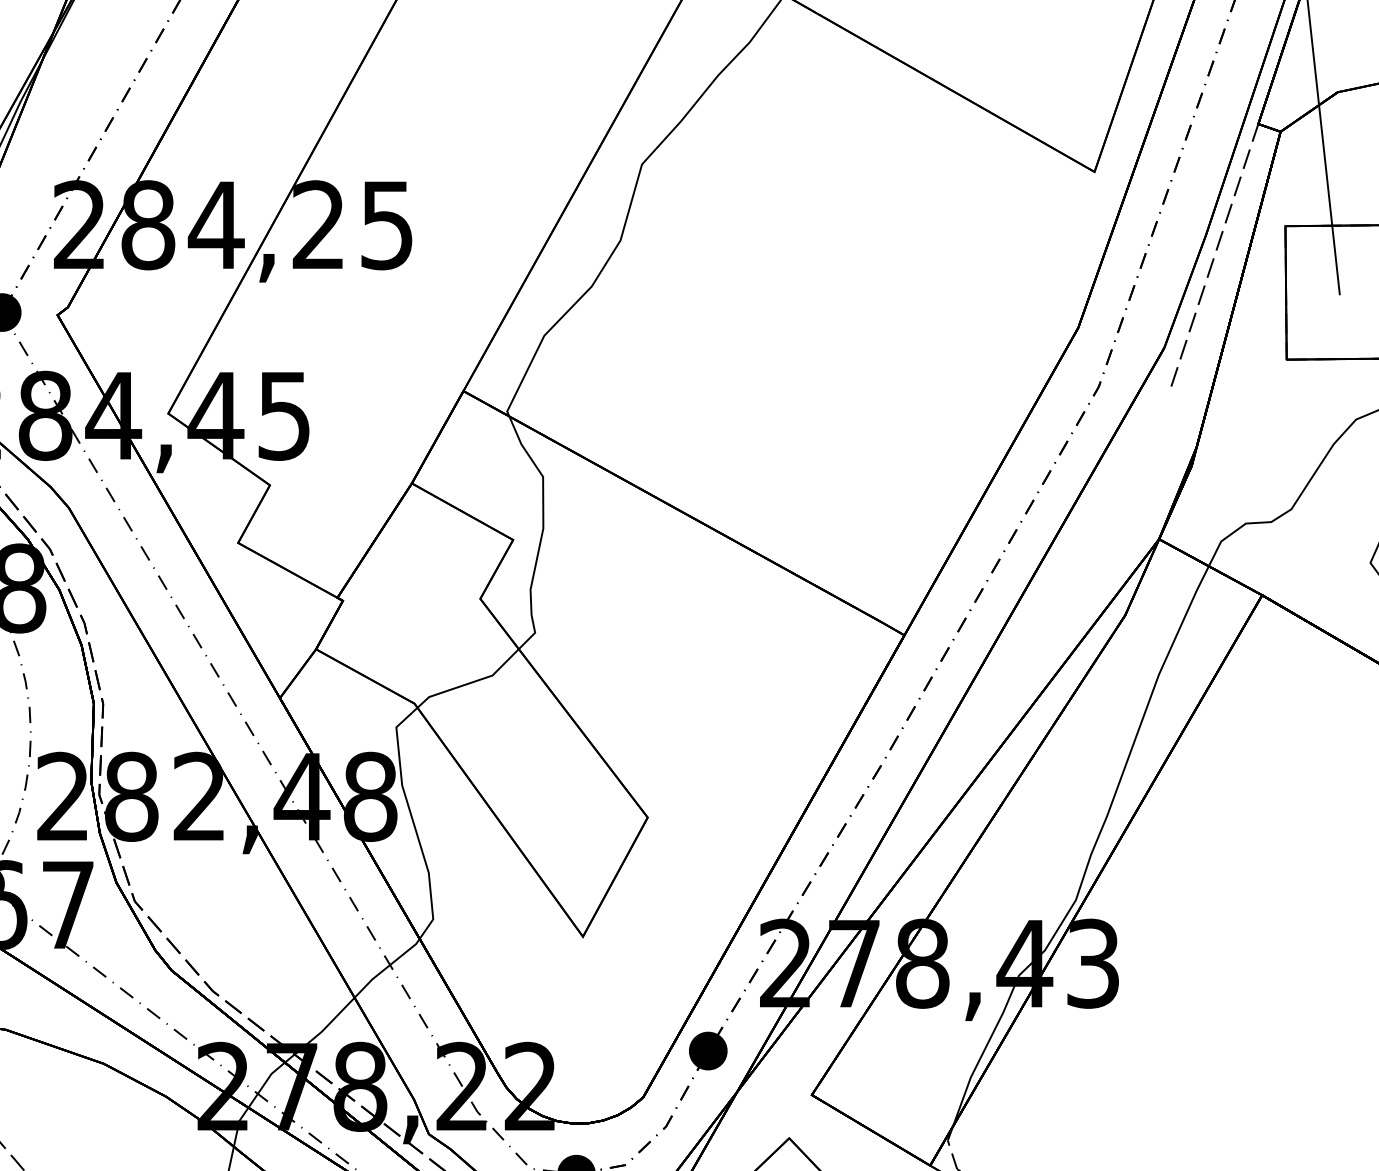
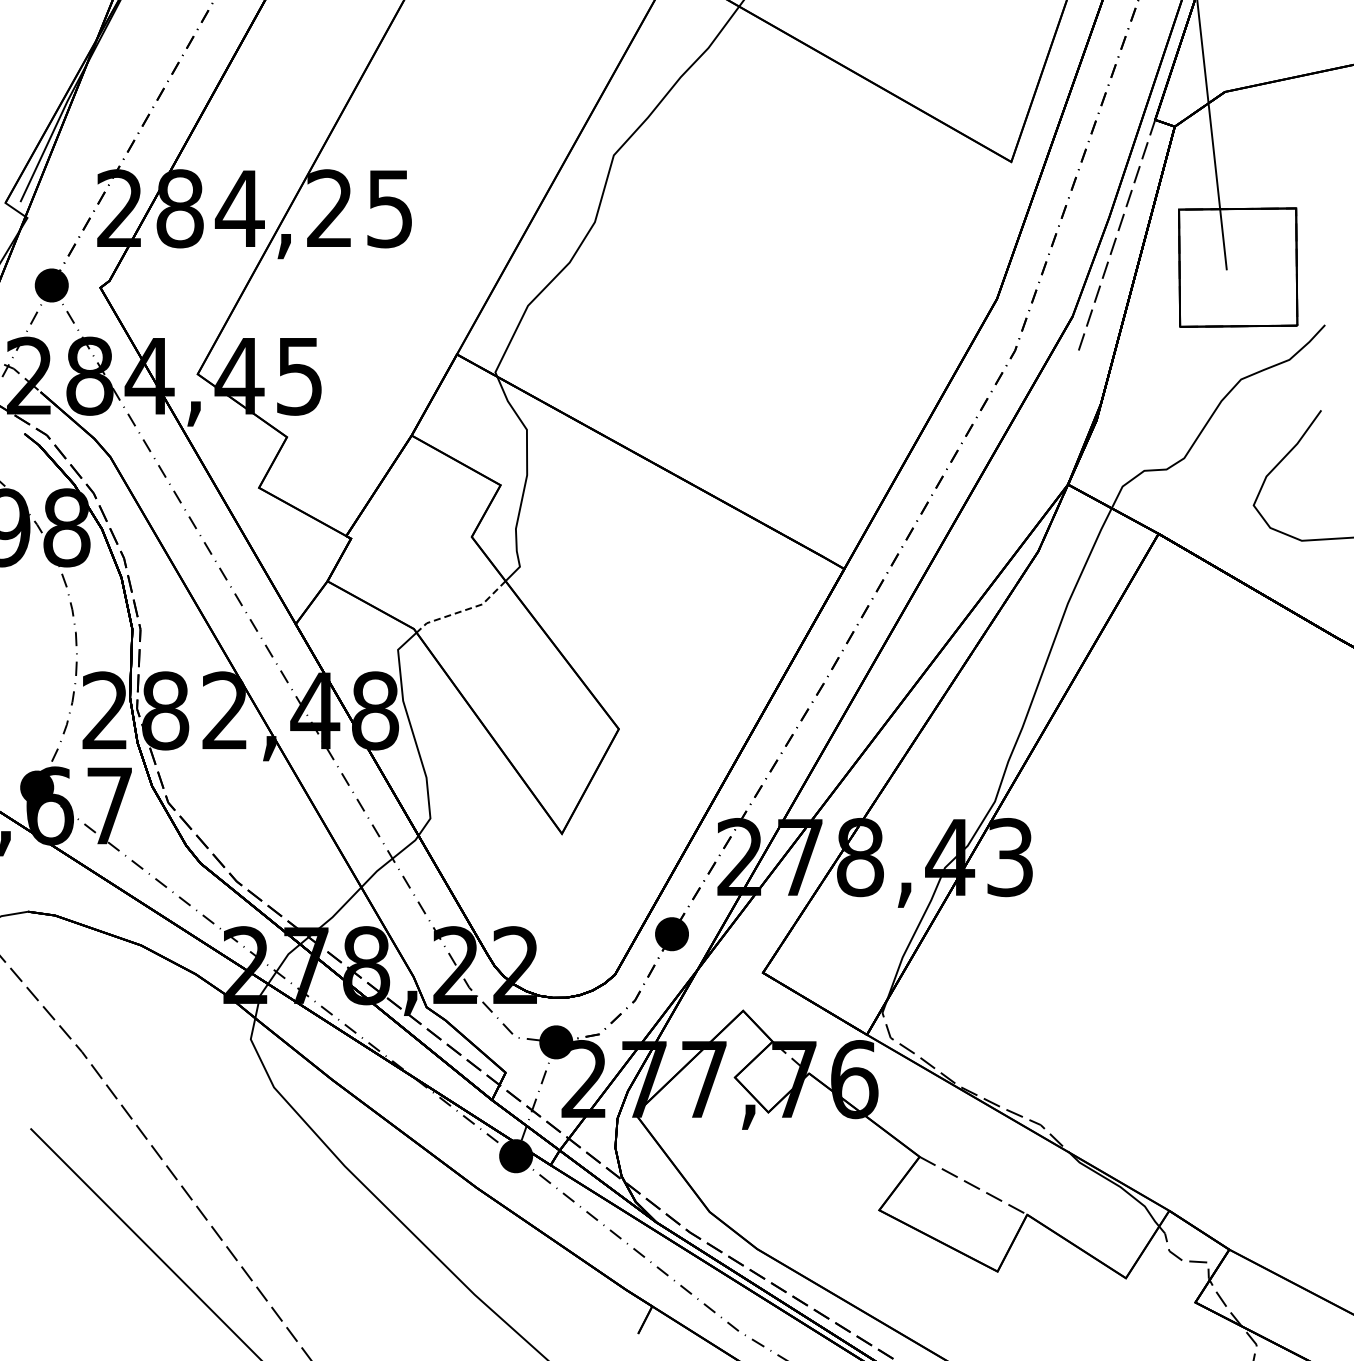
line: (470, 682) -> (463, 610), solid -> dashed

